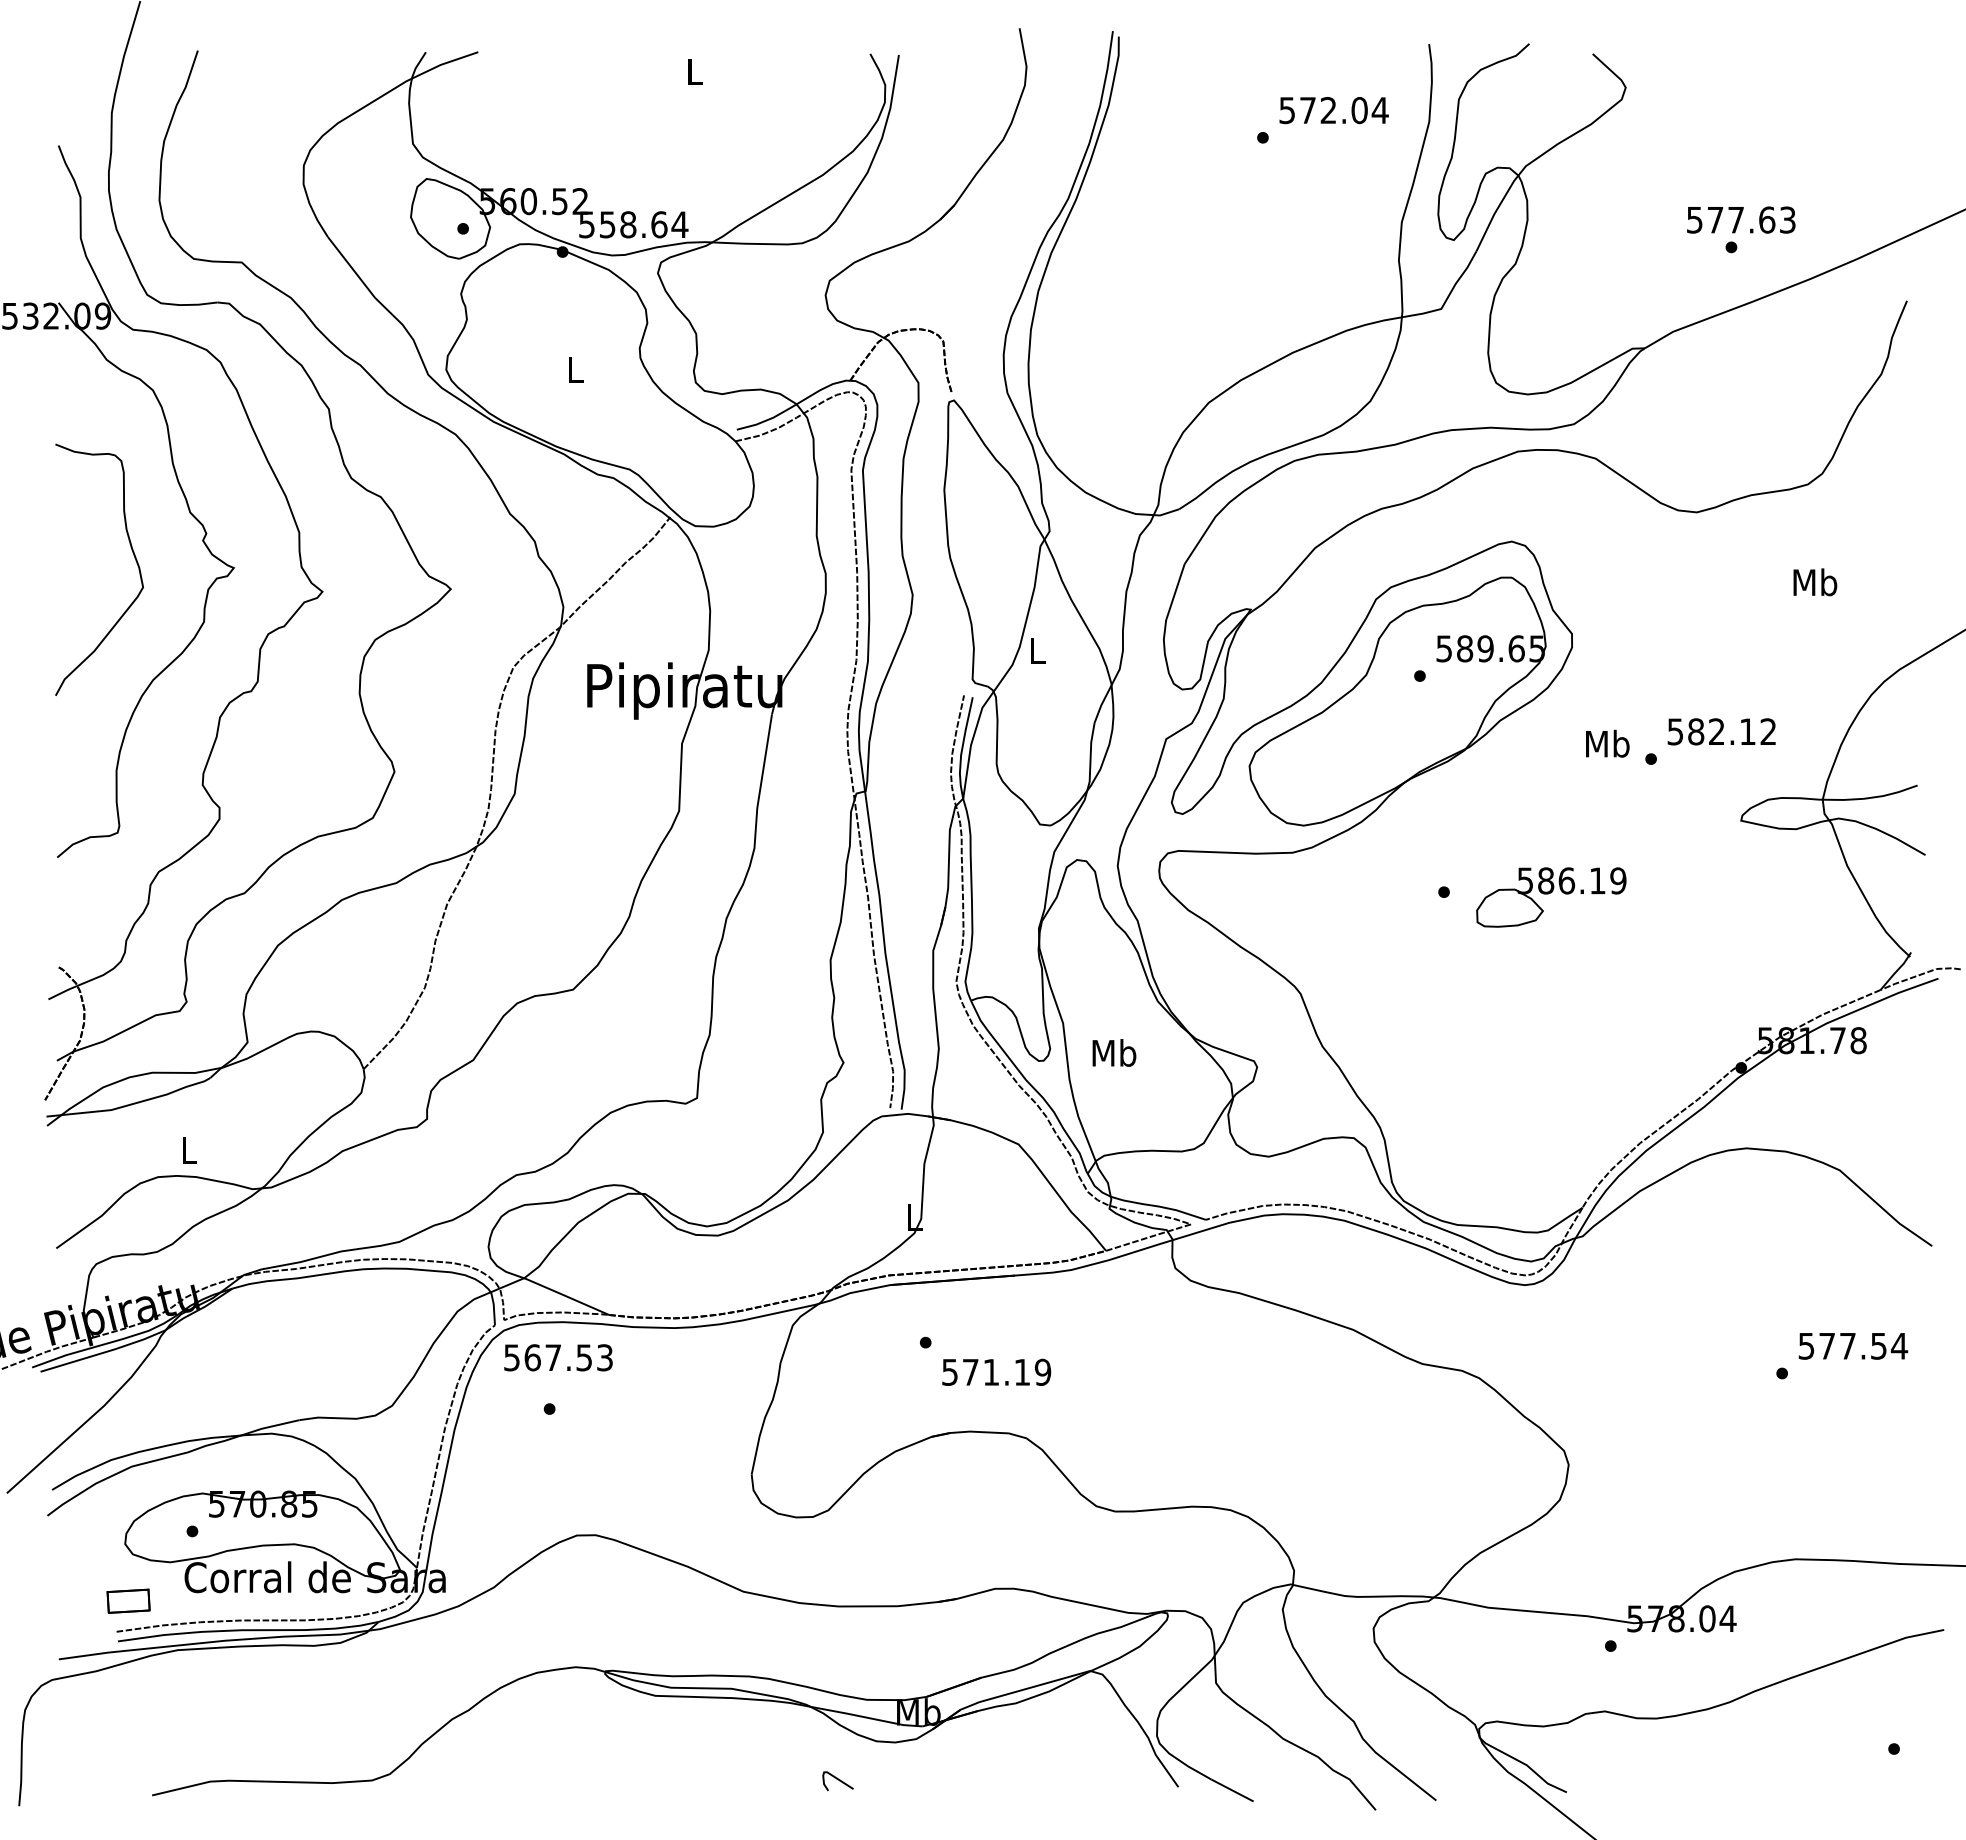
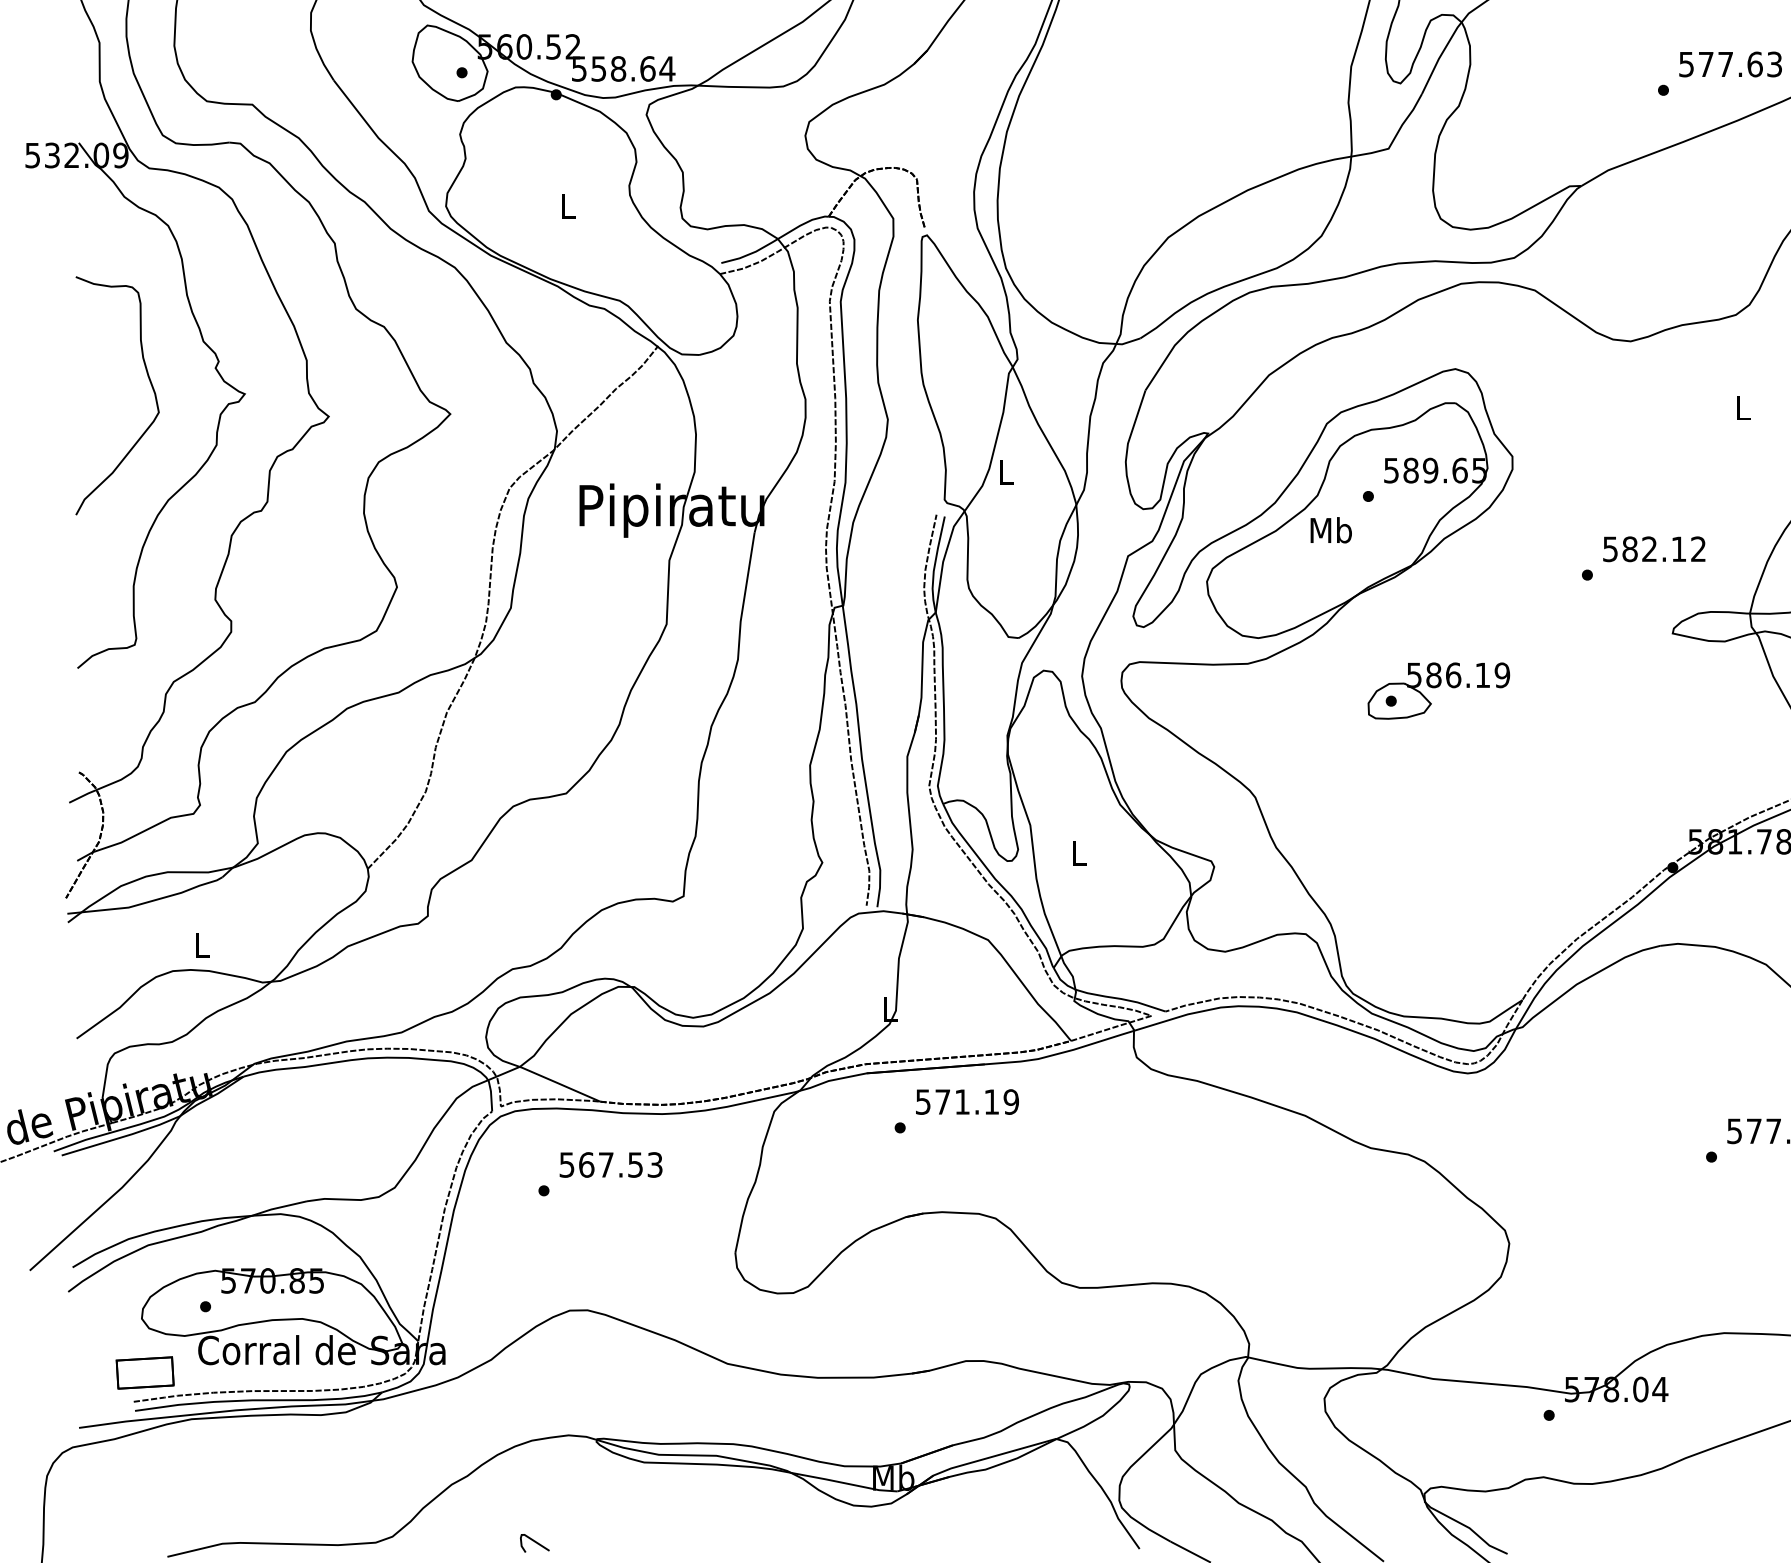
text: (1741, 219) -> (1730, 63), moved
text: (1815, 582) -> (1743, 407), Mb -> L
text: (1607, 743) -> (1331, 530), moved
part: (1551, 897) -> (1439, 691), moved
text: (1114, 1052) -> (1079, 853), Mb -> L
text: (558, 1357) -> (611, 1164), moved
text: (996, 1371) -> (967, 1101), moved
part: (128, 1600) -> (145, 1372), size x1.43
curve: (838, 1780) -> (535, 1542), moved

